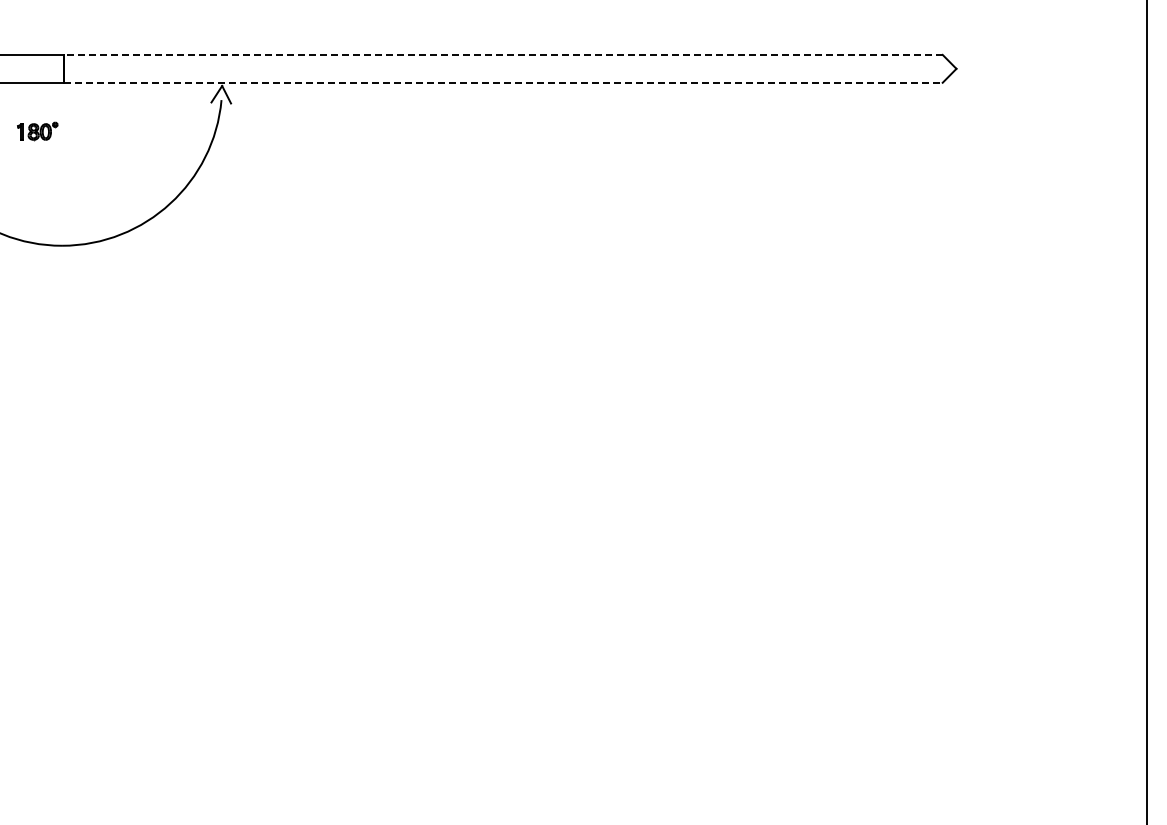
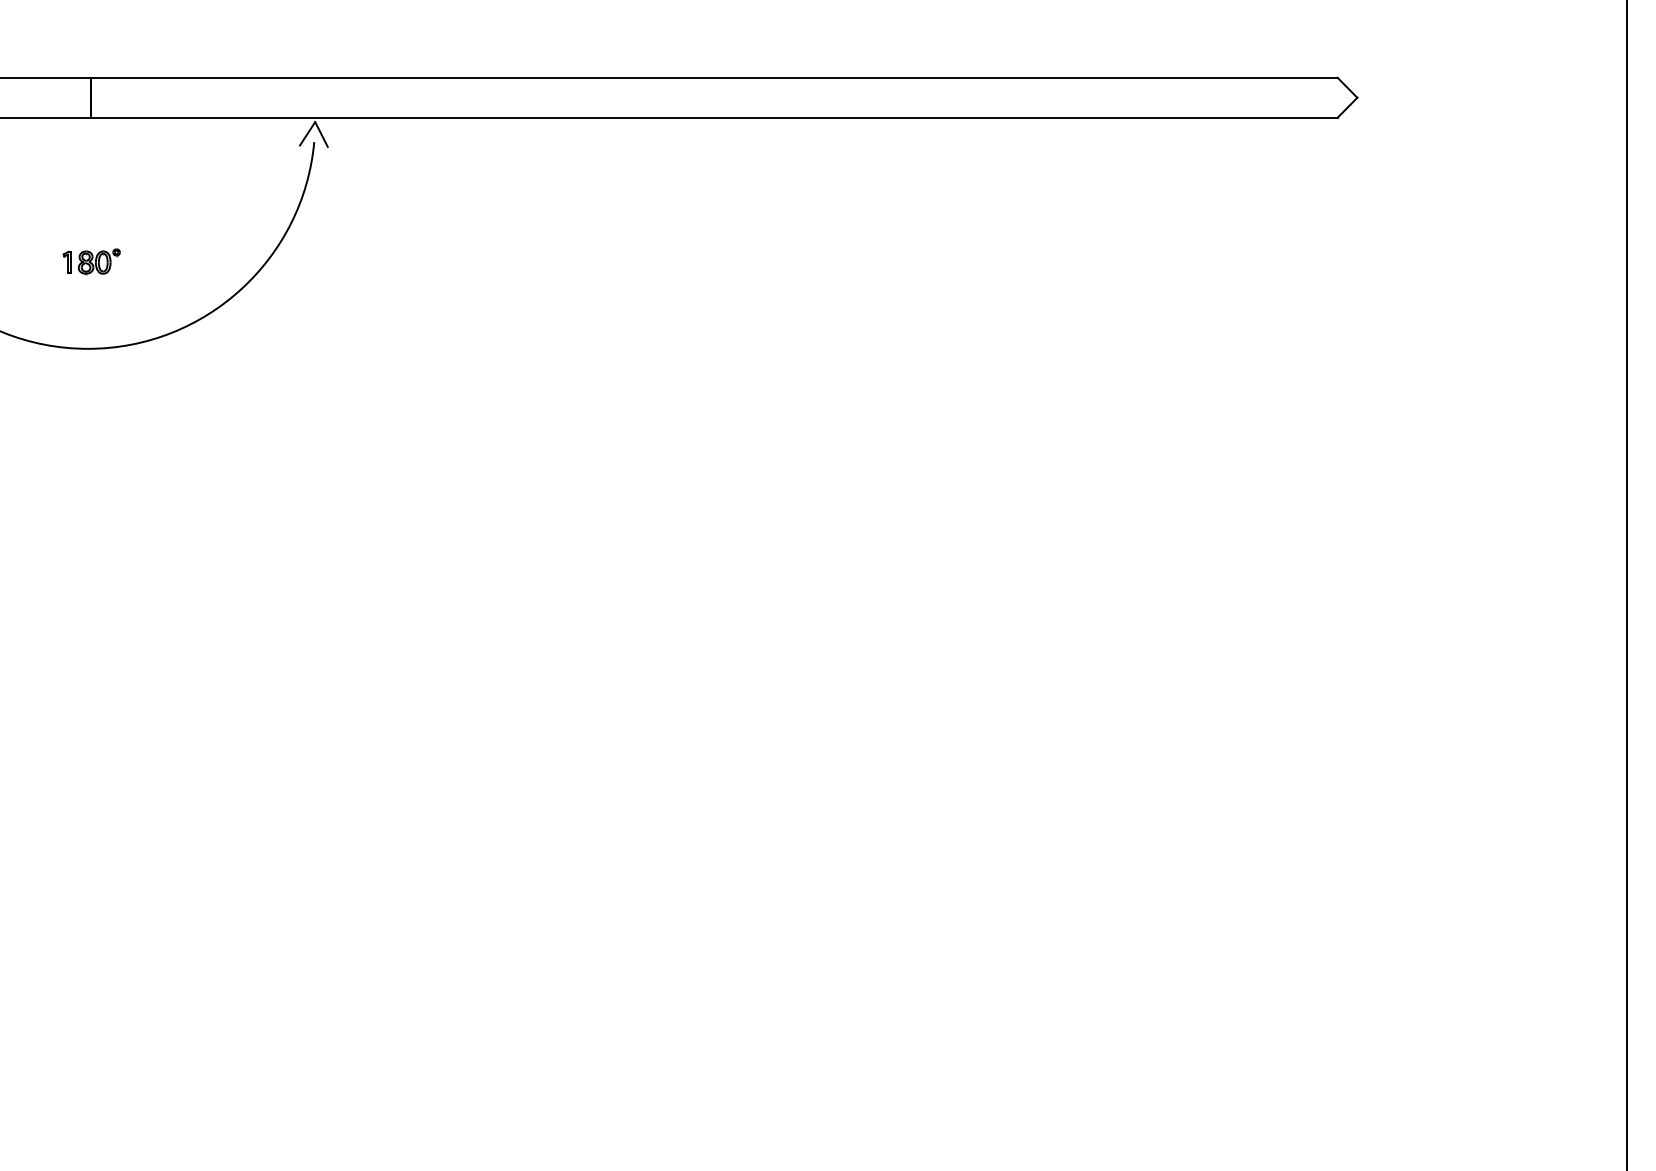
line: (503, 54) -> (714, 77), dashed -> solid
line: (504, 82) -> (715, 117), dashed -> solid
part: (37, 131) -> (91, 261), moved

